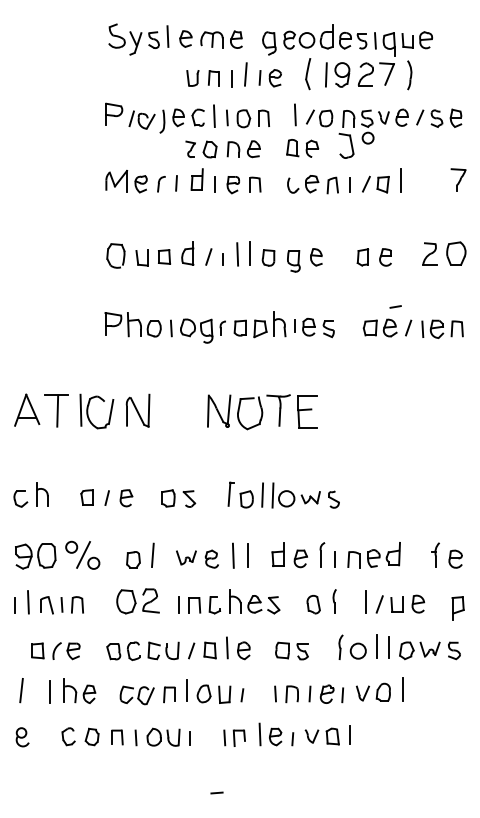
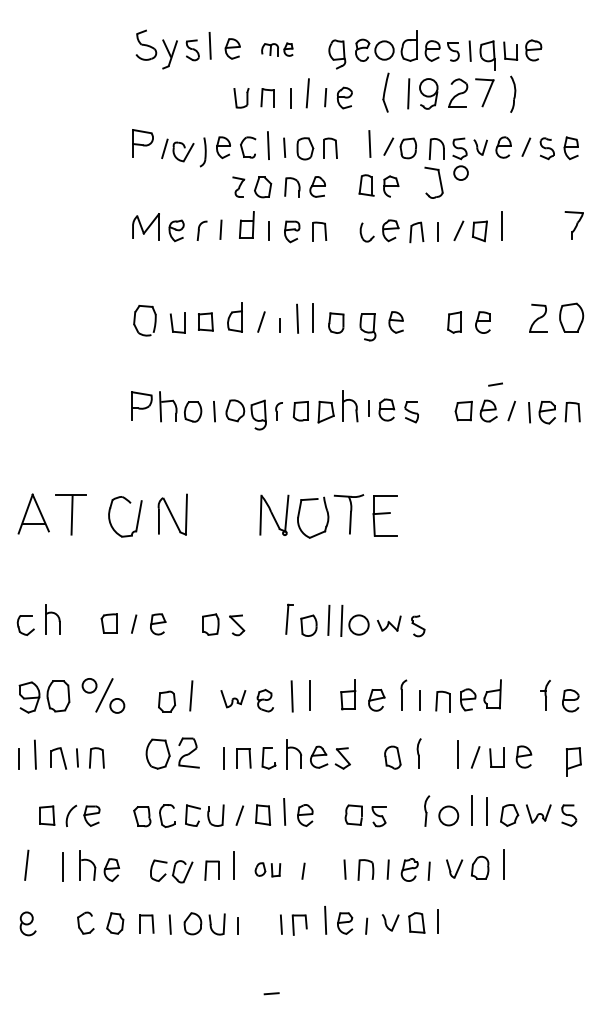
part: (221, 39) -> (277, 49), size x0.6
line: (80, 409) -> (100, 513), removed
part: (213, 693) -> (267, 869), size x0.6

